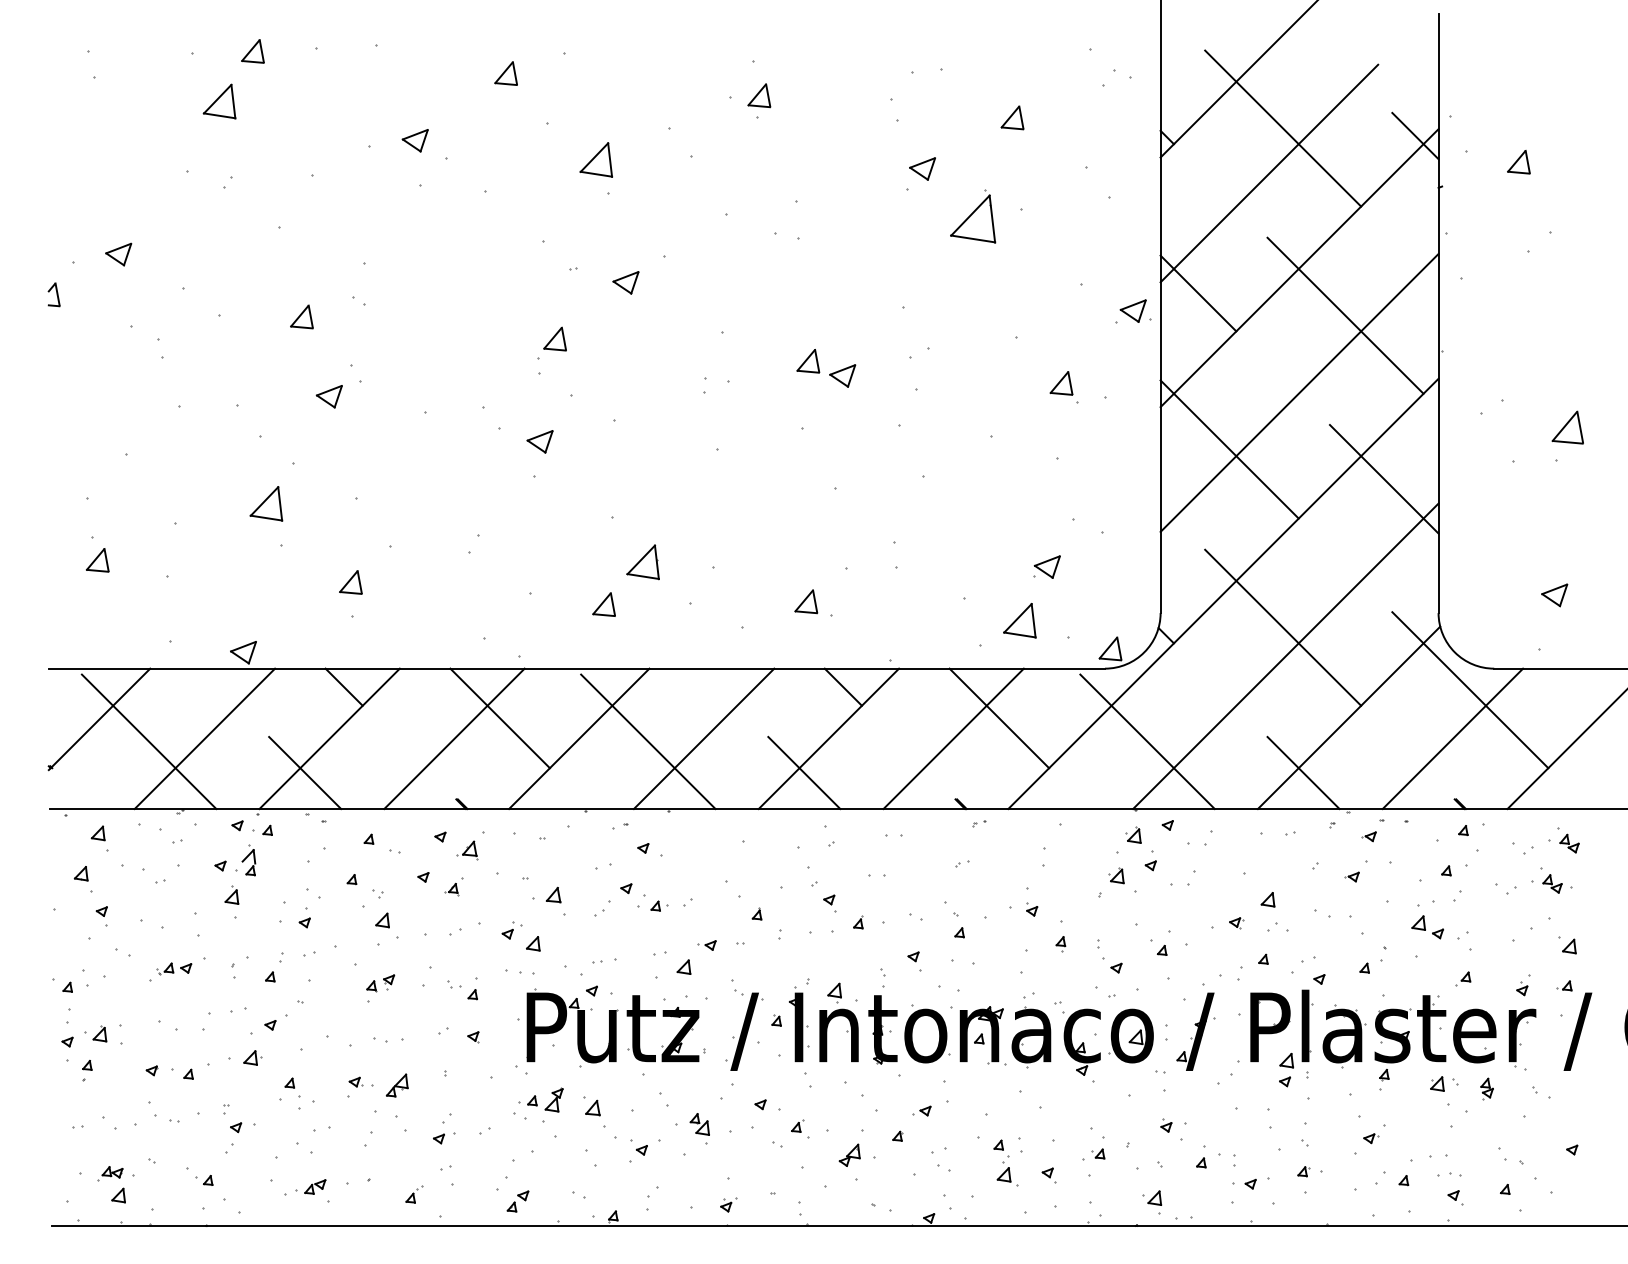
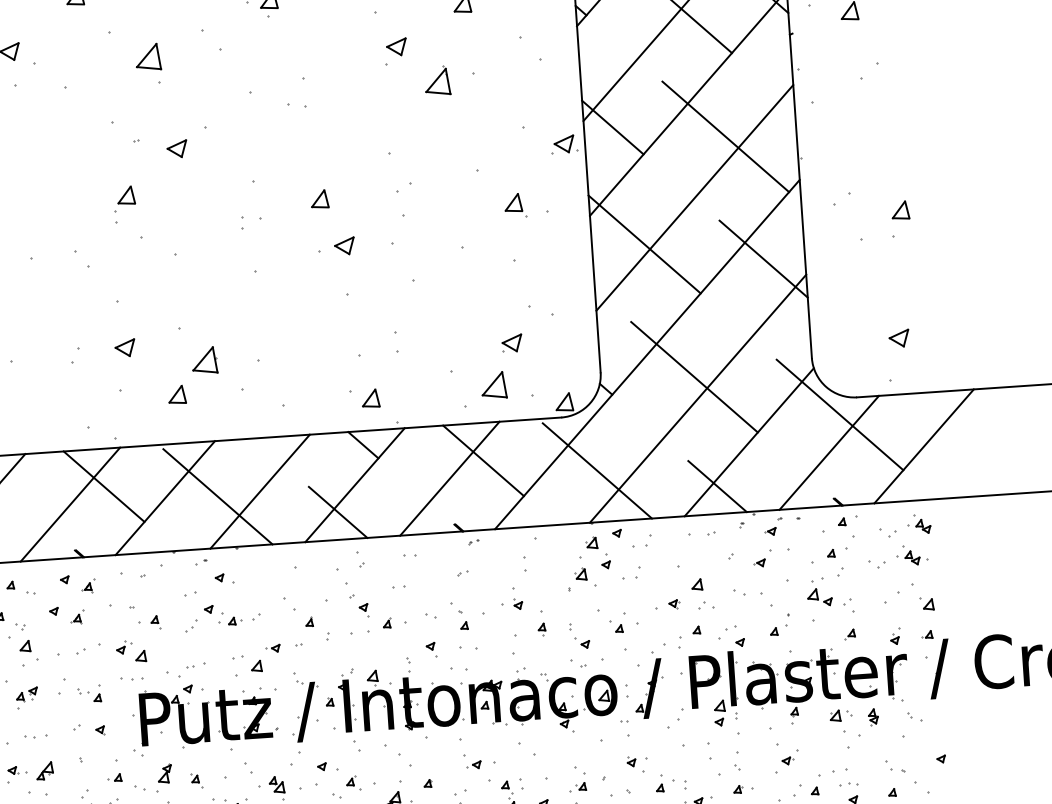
part: (972, 216) -> (437, 80), size x0.71
part: (842, 375) -> (344, 245), moved
part: (1567, 427) -> (900, 210), size x0.71
part: (539, 441) -> (124, 347), moved
part: (806, 601) -> (370, 398), moved
part: (470, 846) -> (88, 585), size x0.62
part: (555, 900) -> (155, 622), size x0.62
part: (527, 1100) -> (114, 777), moved
part: (921, 1110) -> (473, 764), moved
part: (594, 1112) -> (196, 781), size x0.62

